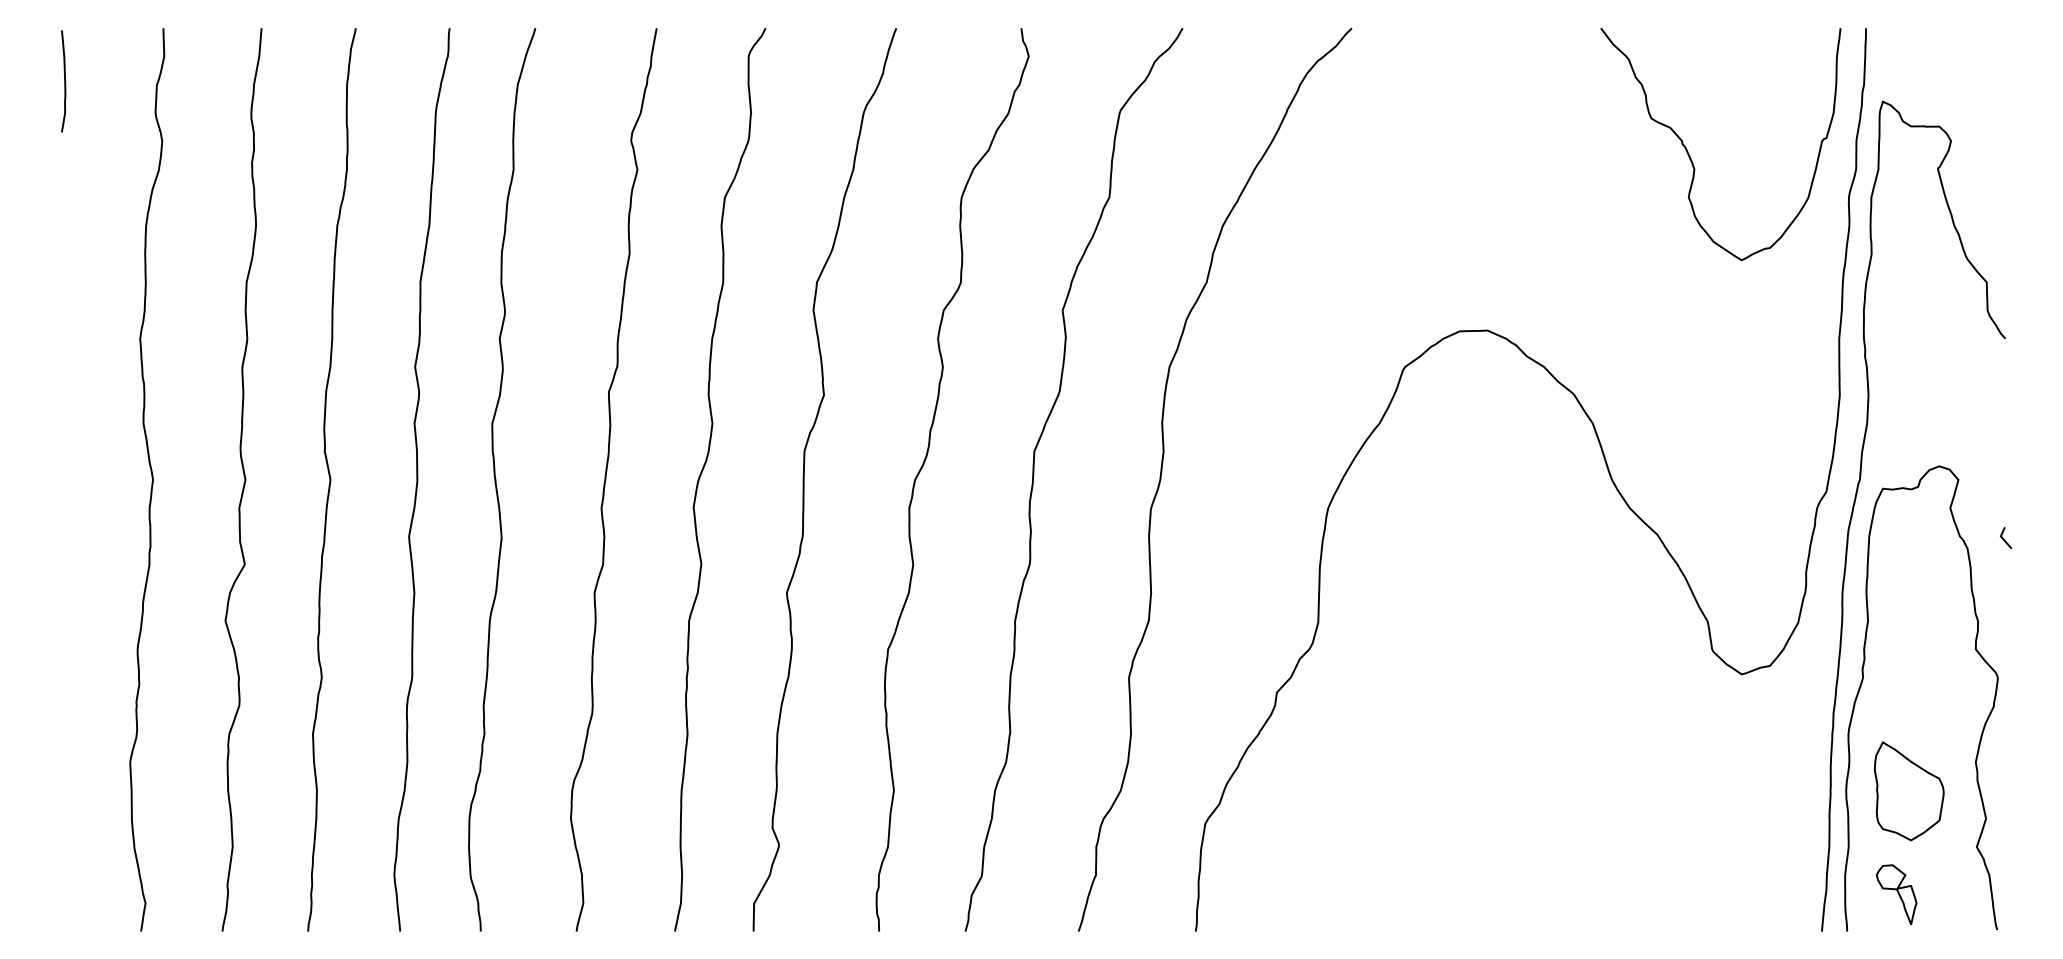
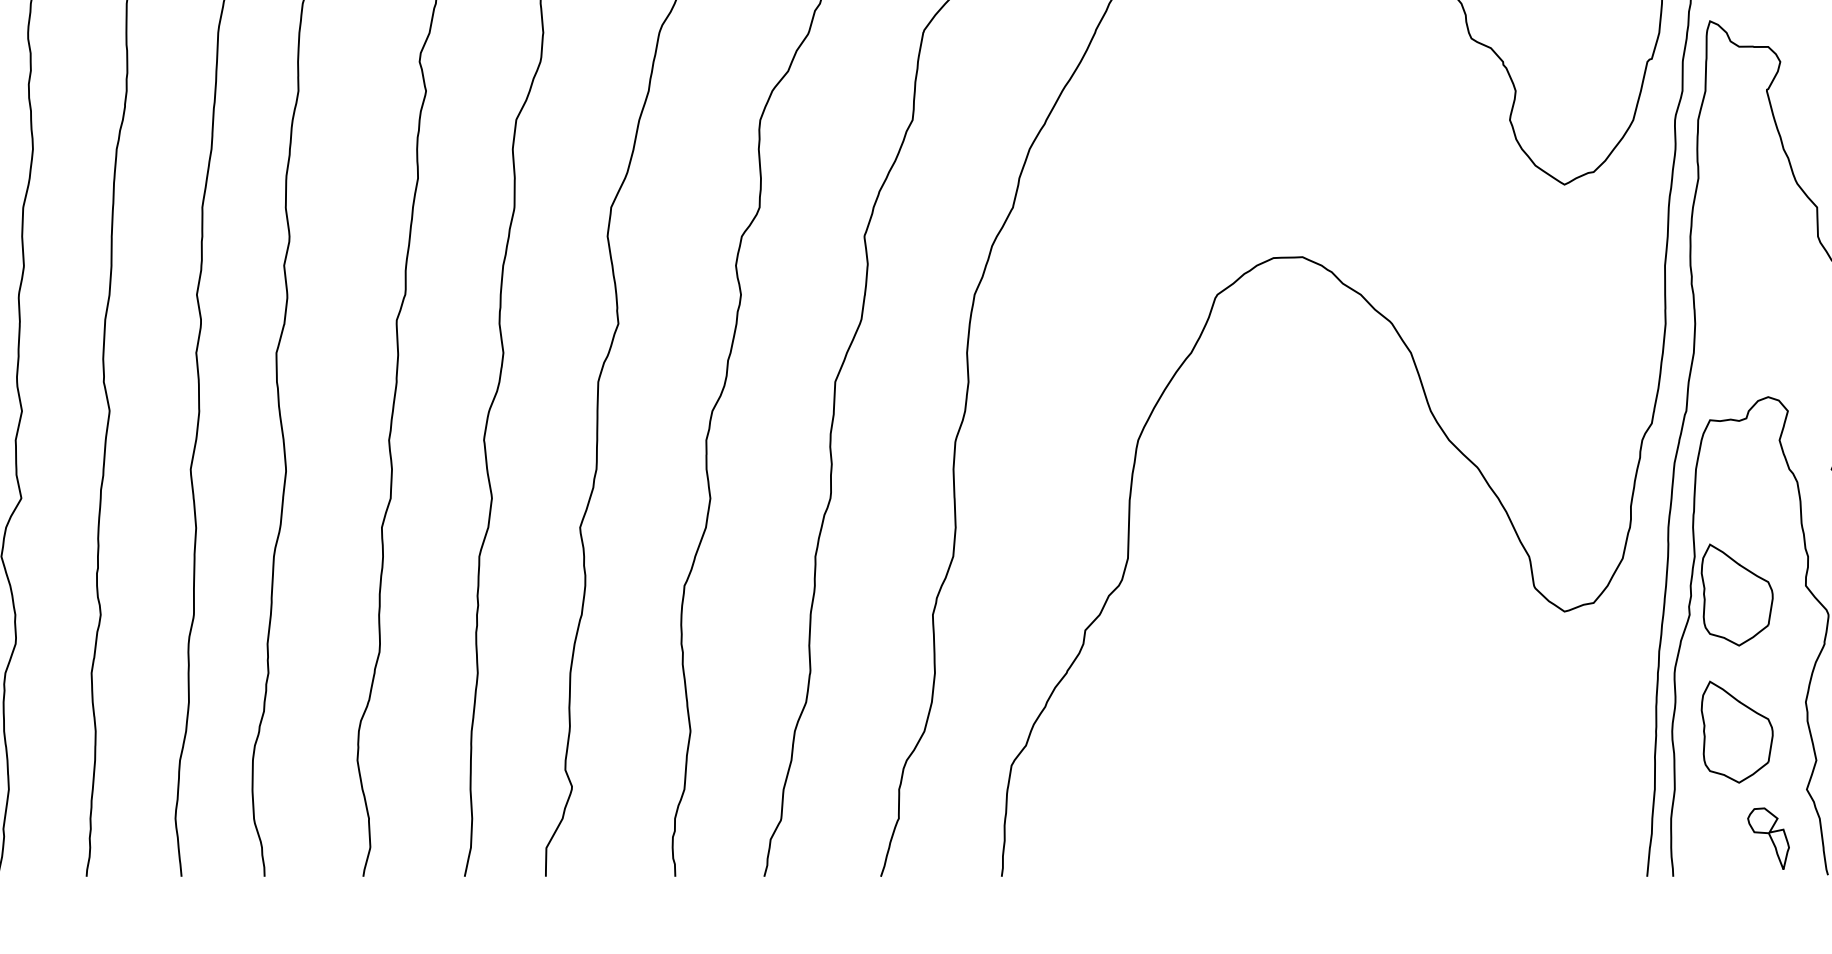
part: (1909, 658) -> (1737, 595), added
part: (1896, 894) -> (1768, 838), moved

